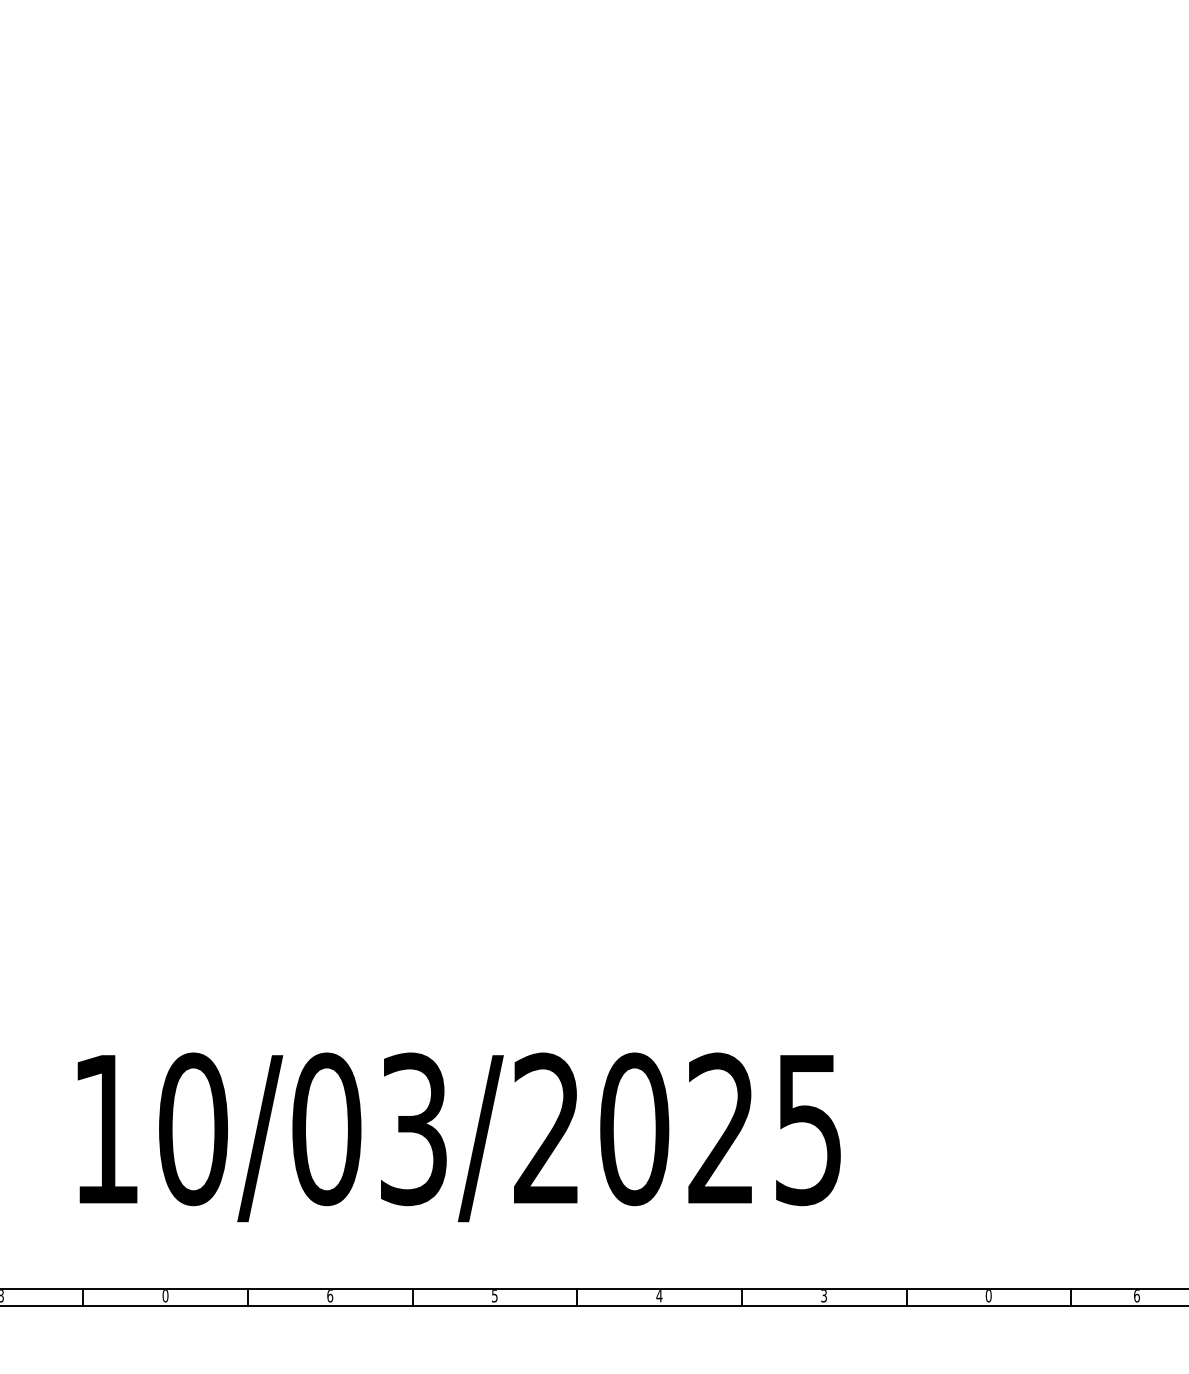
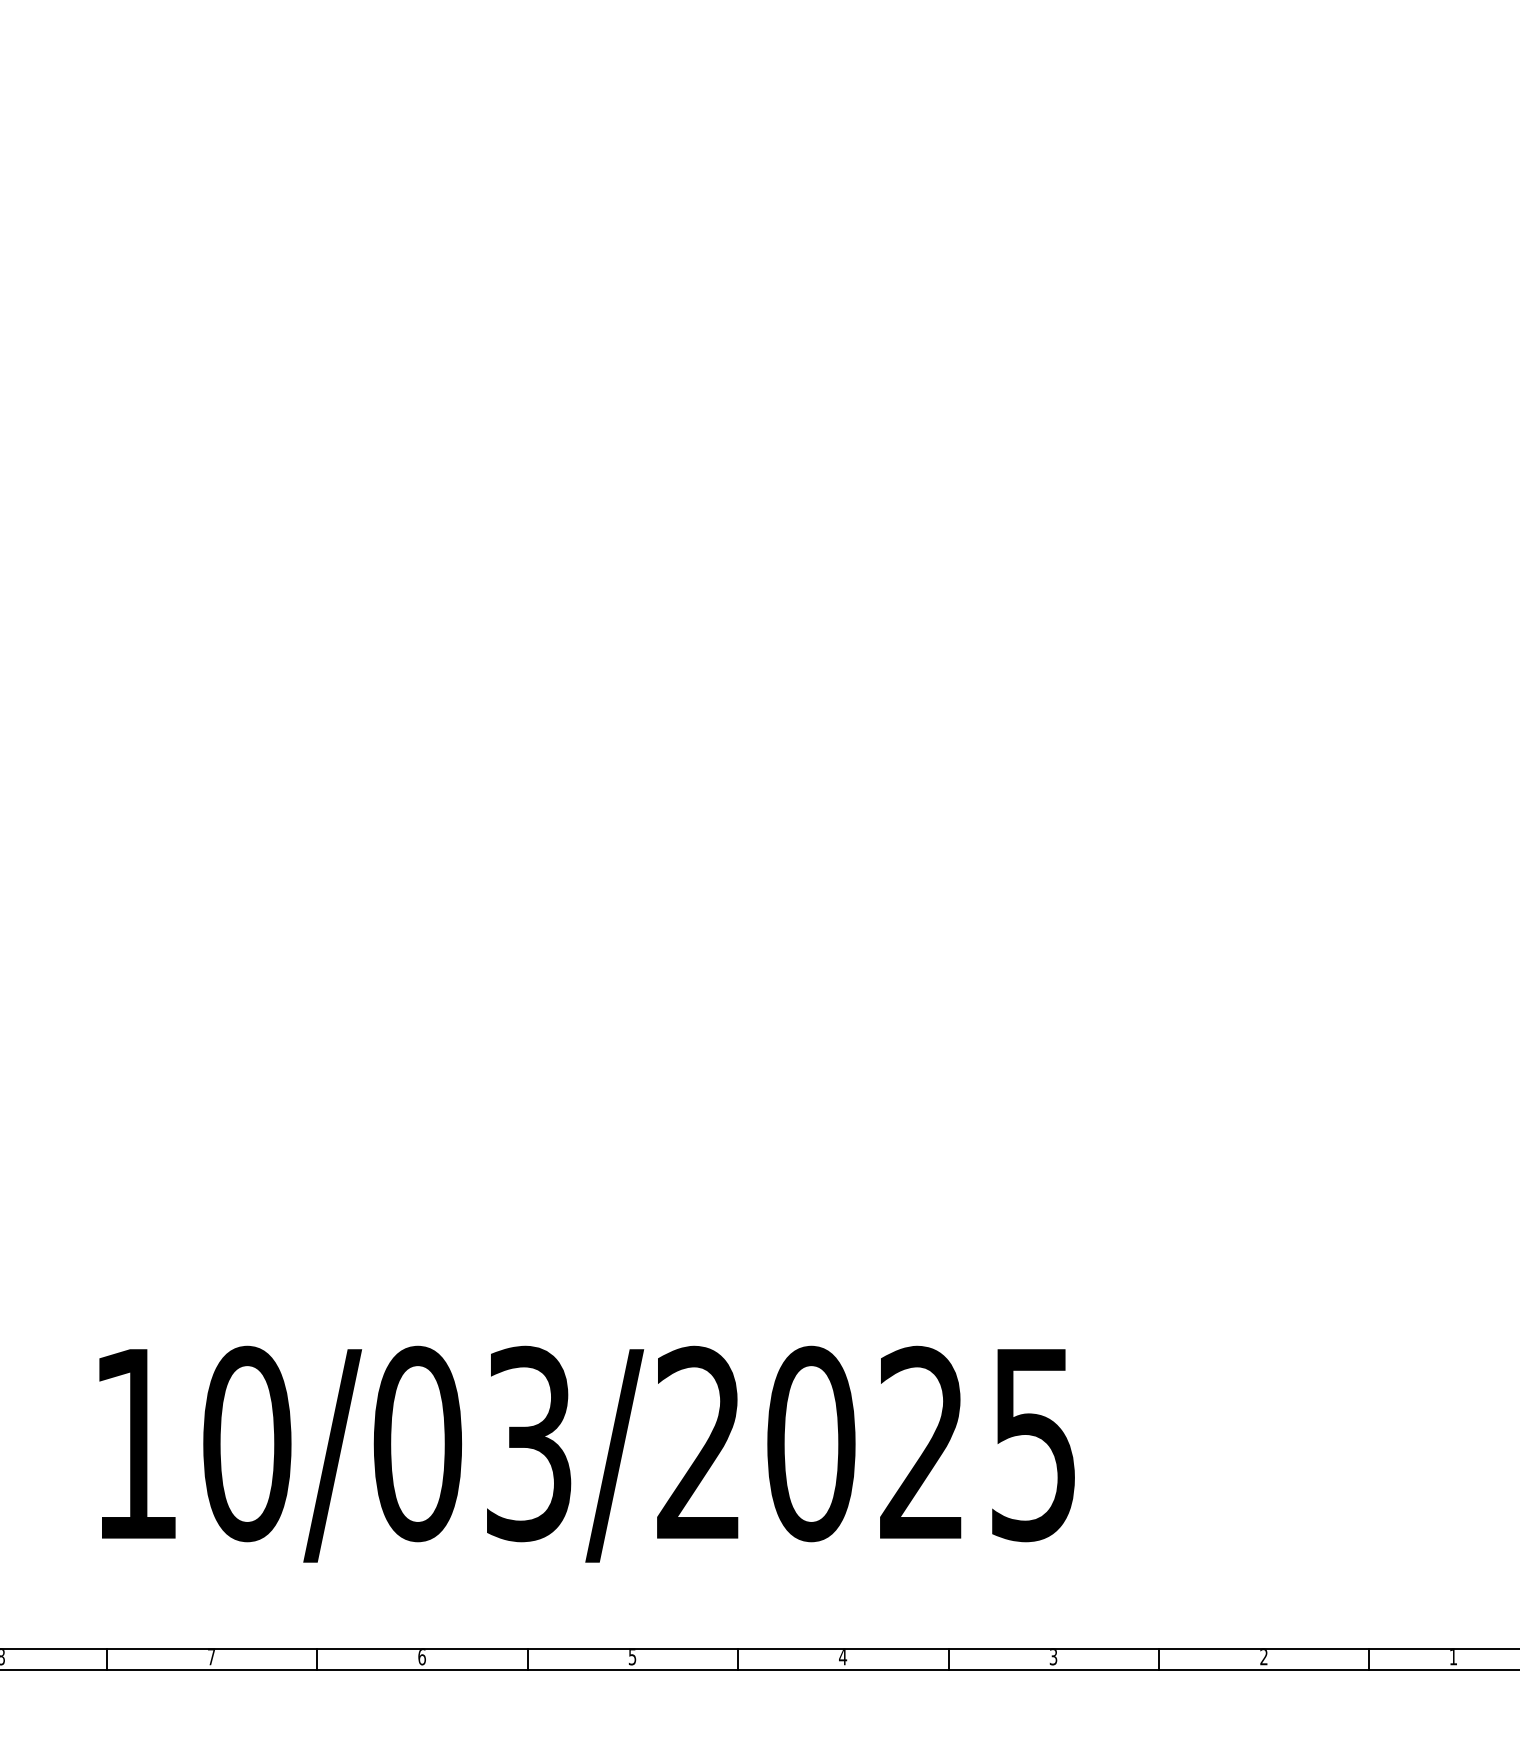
text: (165, 1296) -> (211, 1657), 0 -> 7
text: (988, 1296) -> (1263, 1657), 0 -> 2
text: (1136, 1296) -> (1453, 1657), 6 -> 1

